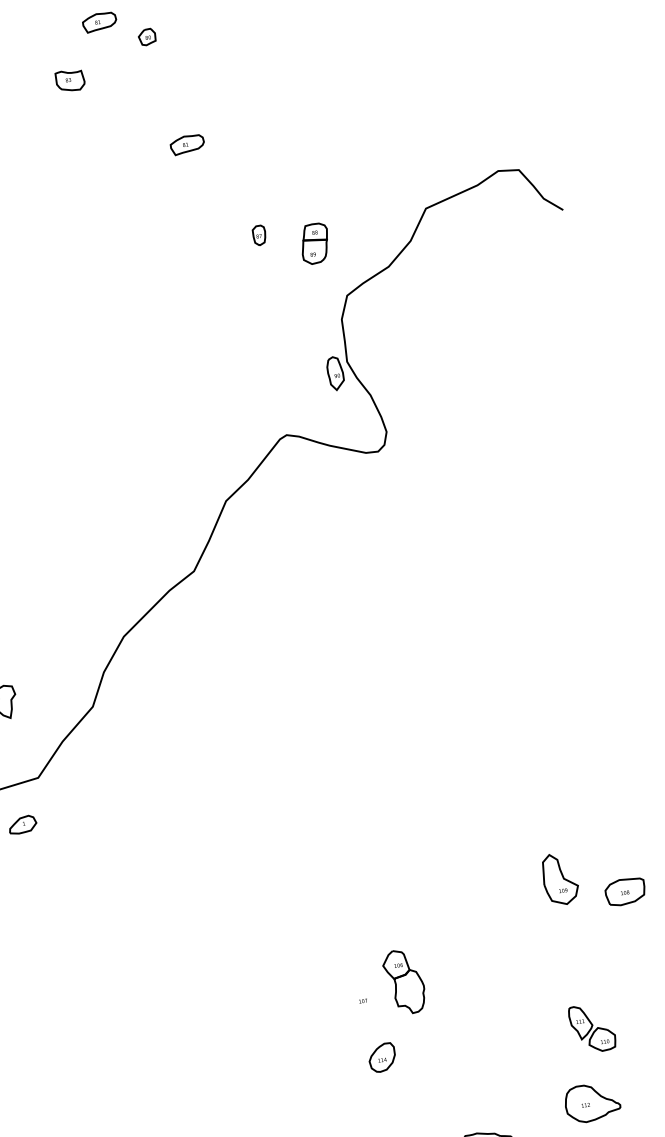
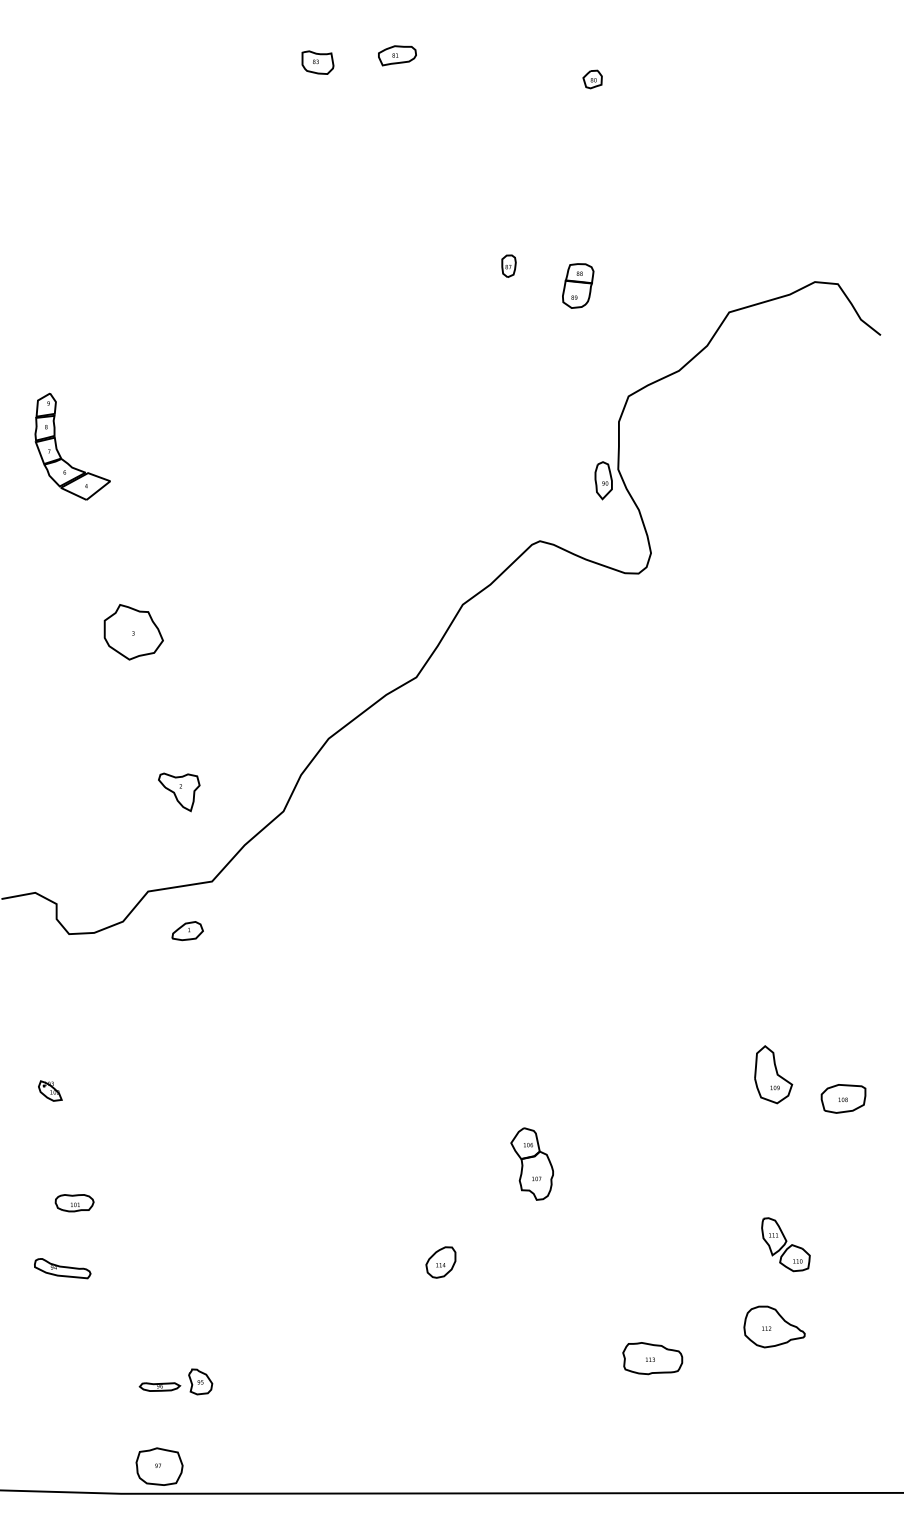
part: (147, 37) -> (592, 79), moved
part: (69, 80) -> (317, 62), moved
part: (187, 144) -> (475, 204), removed
part: (258, 234) -> (508, 265), moved
part: (315, 243) -> (578, 285), moved
part: (403, 981) -> (531, 1163), moved
part: (381, 1057) -> (440, 1262), moved

